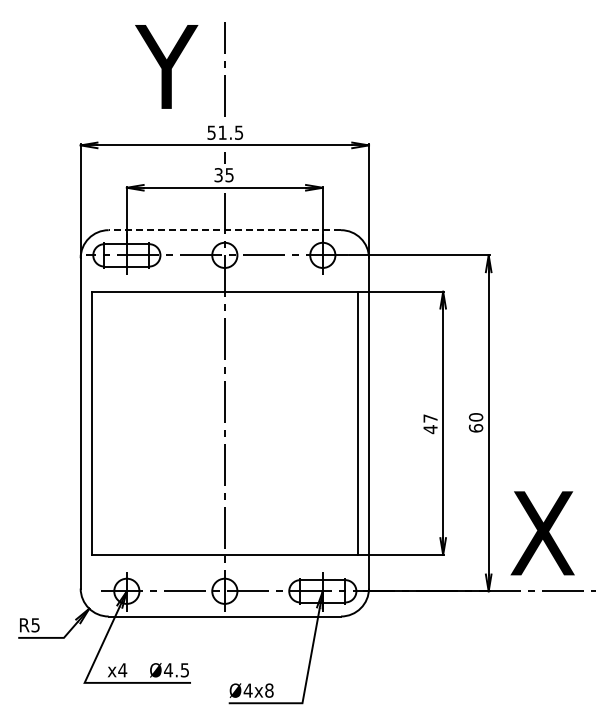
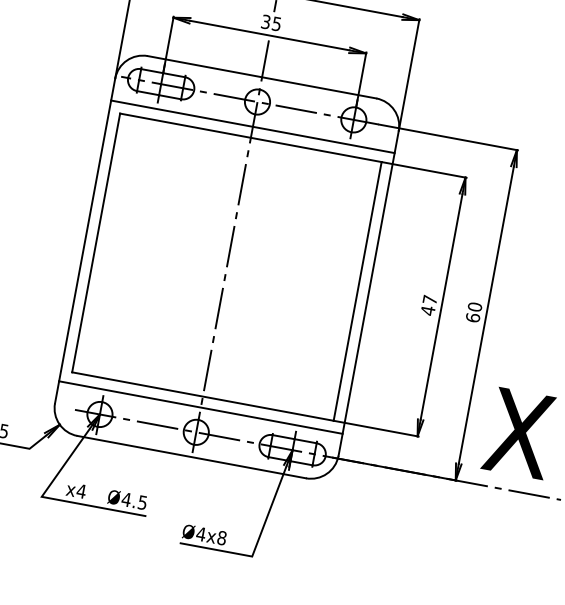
line: (224, 230) -> (261, 77), dashed -> solid
line: (224, 280) -> (252, 126), added
line: (224, 566) -> (200, 407), added

